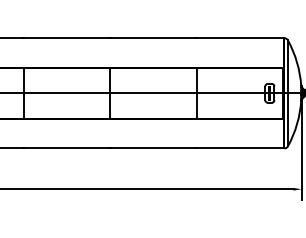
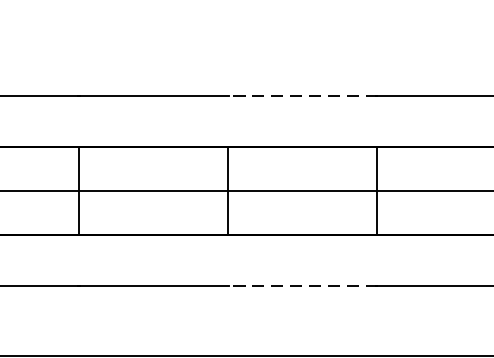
line: (153, 38) -> (302, 96), solid -> dashed
line: (153, 148) -> (302, 285), solid -> dashed

